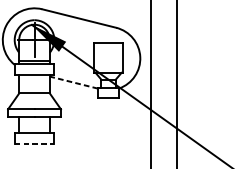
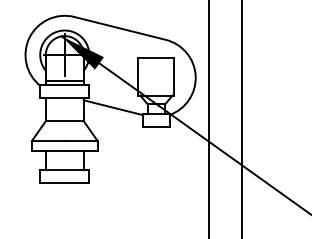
line: (73, 82) -> (113, 107), dashed -> solid
line: (34, 143) -> (64, 183), dashed -> solid

